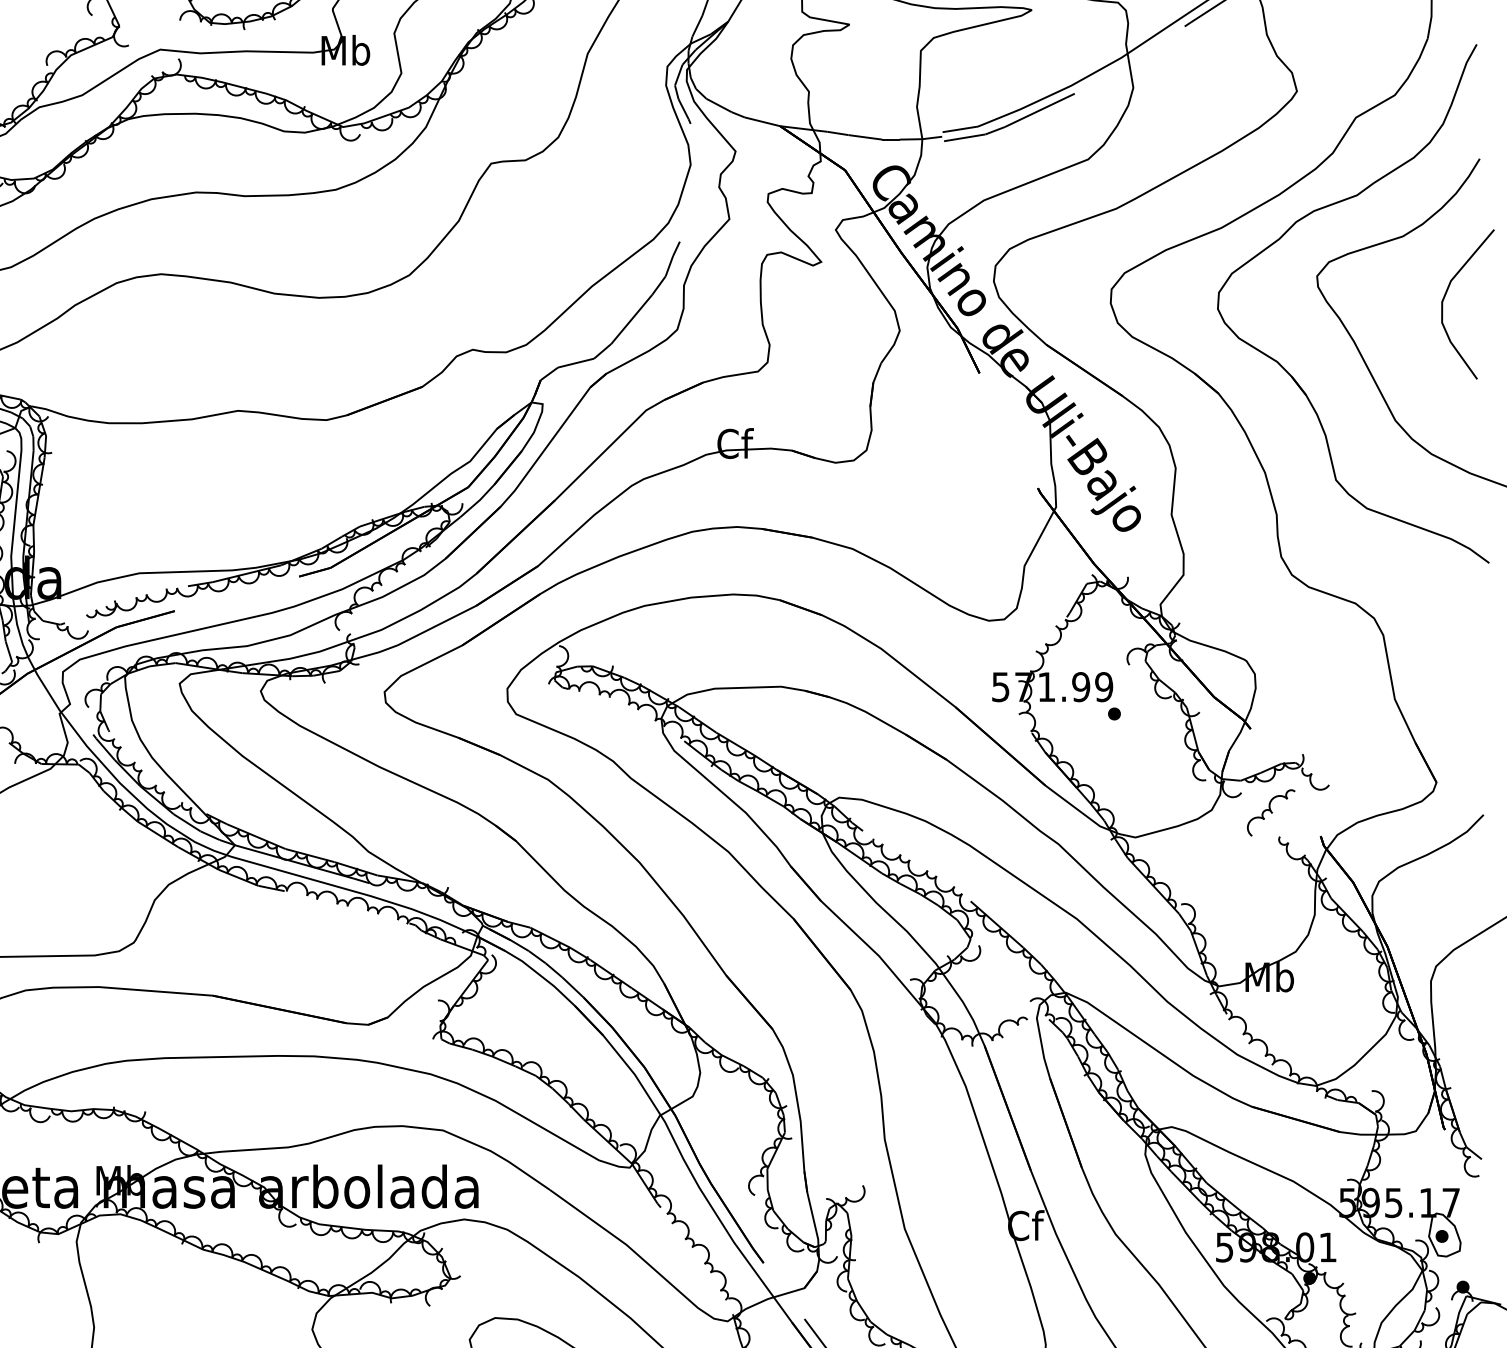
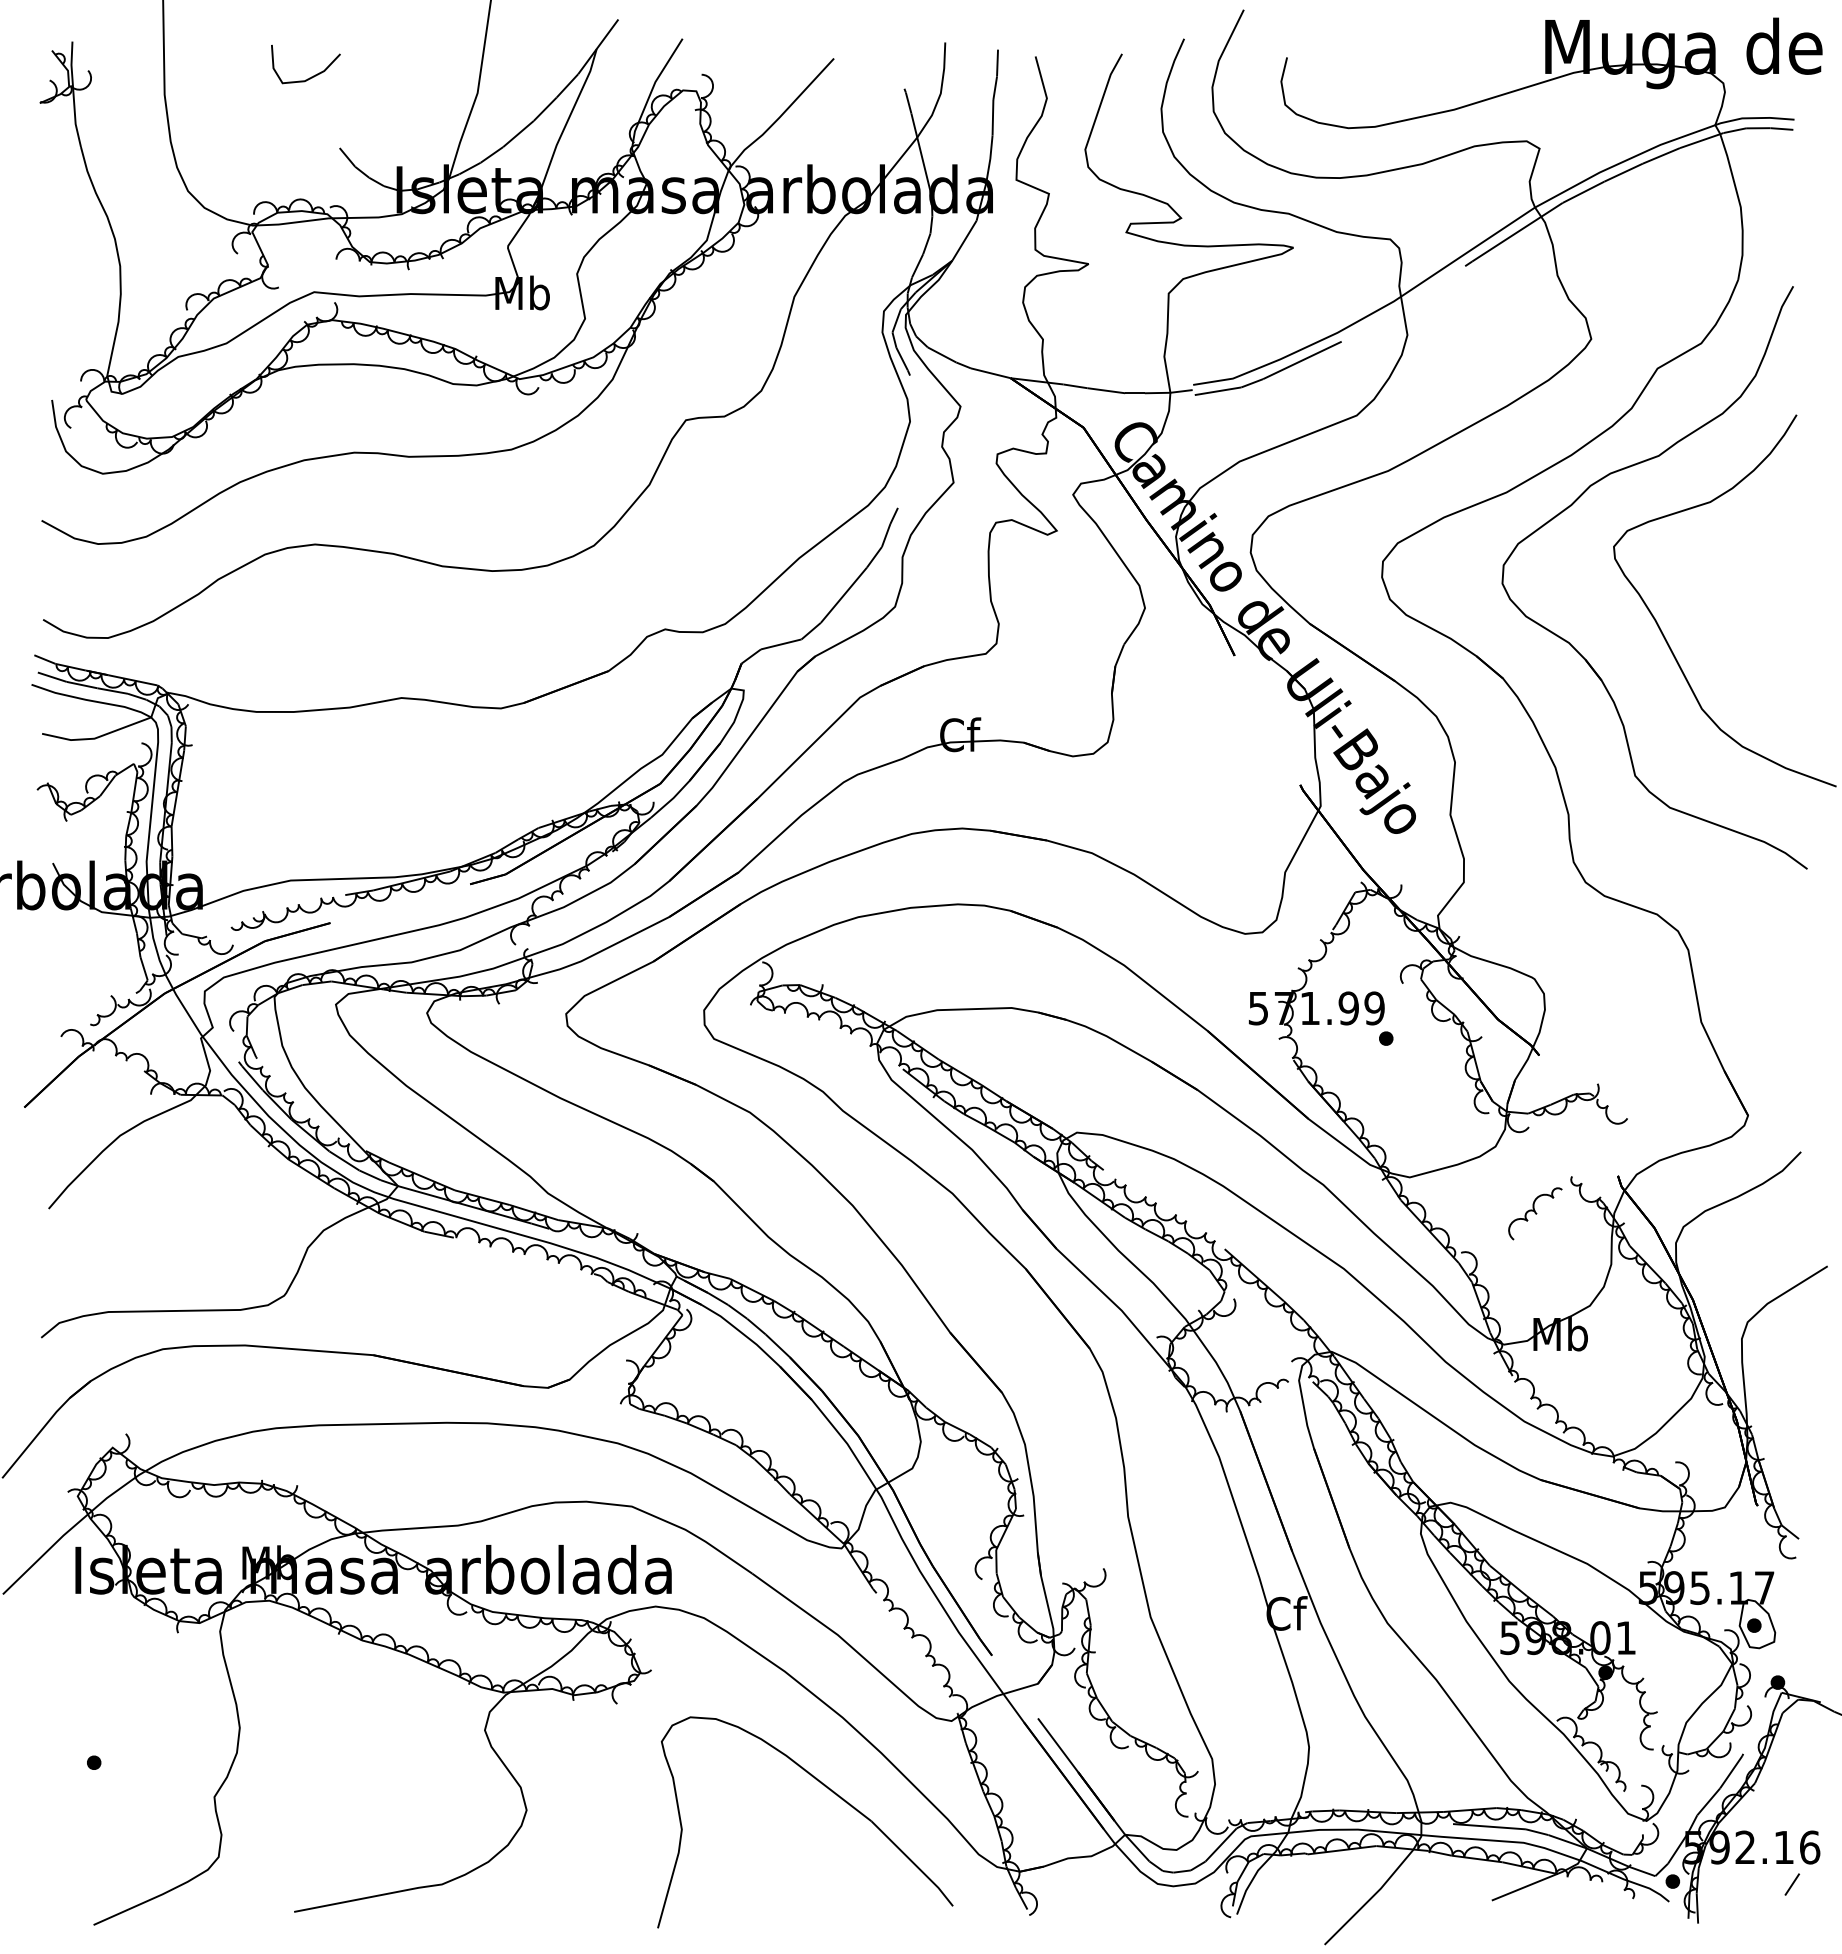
curve: (1445, 296) -> (1758, 569), removed
part: (1271, 812) -> (1535, 1213), moved

